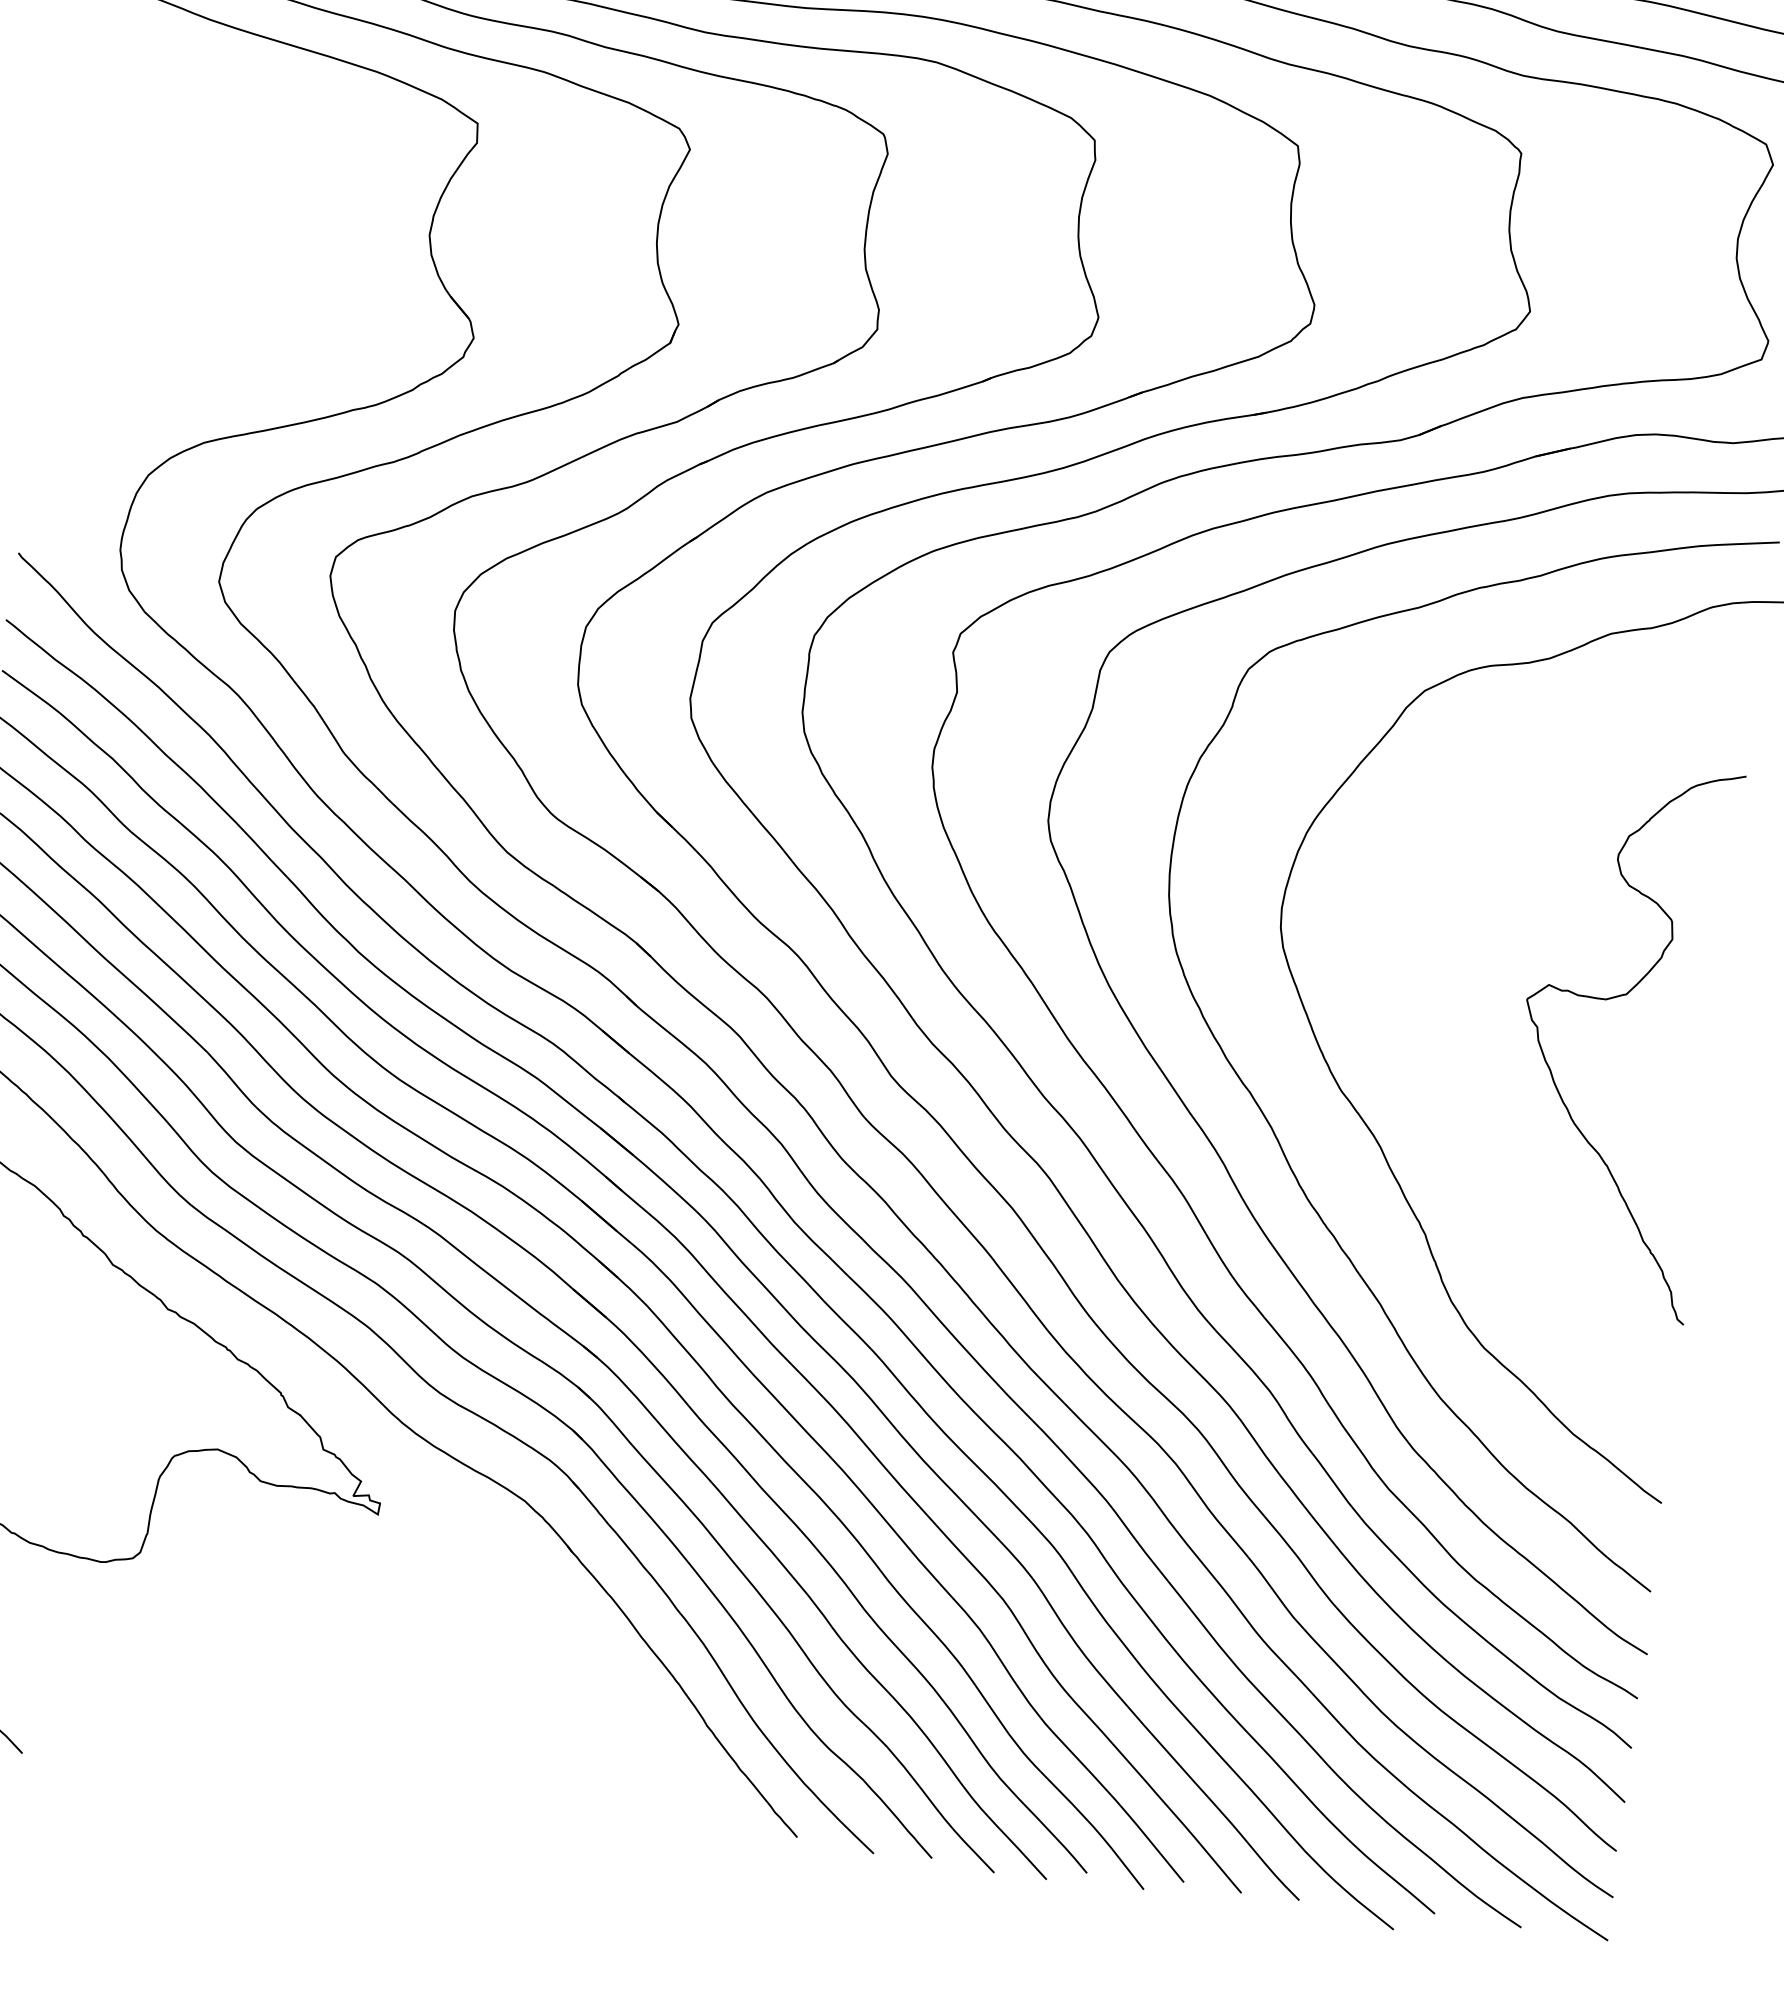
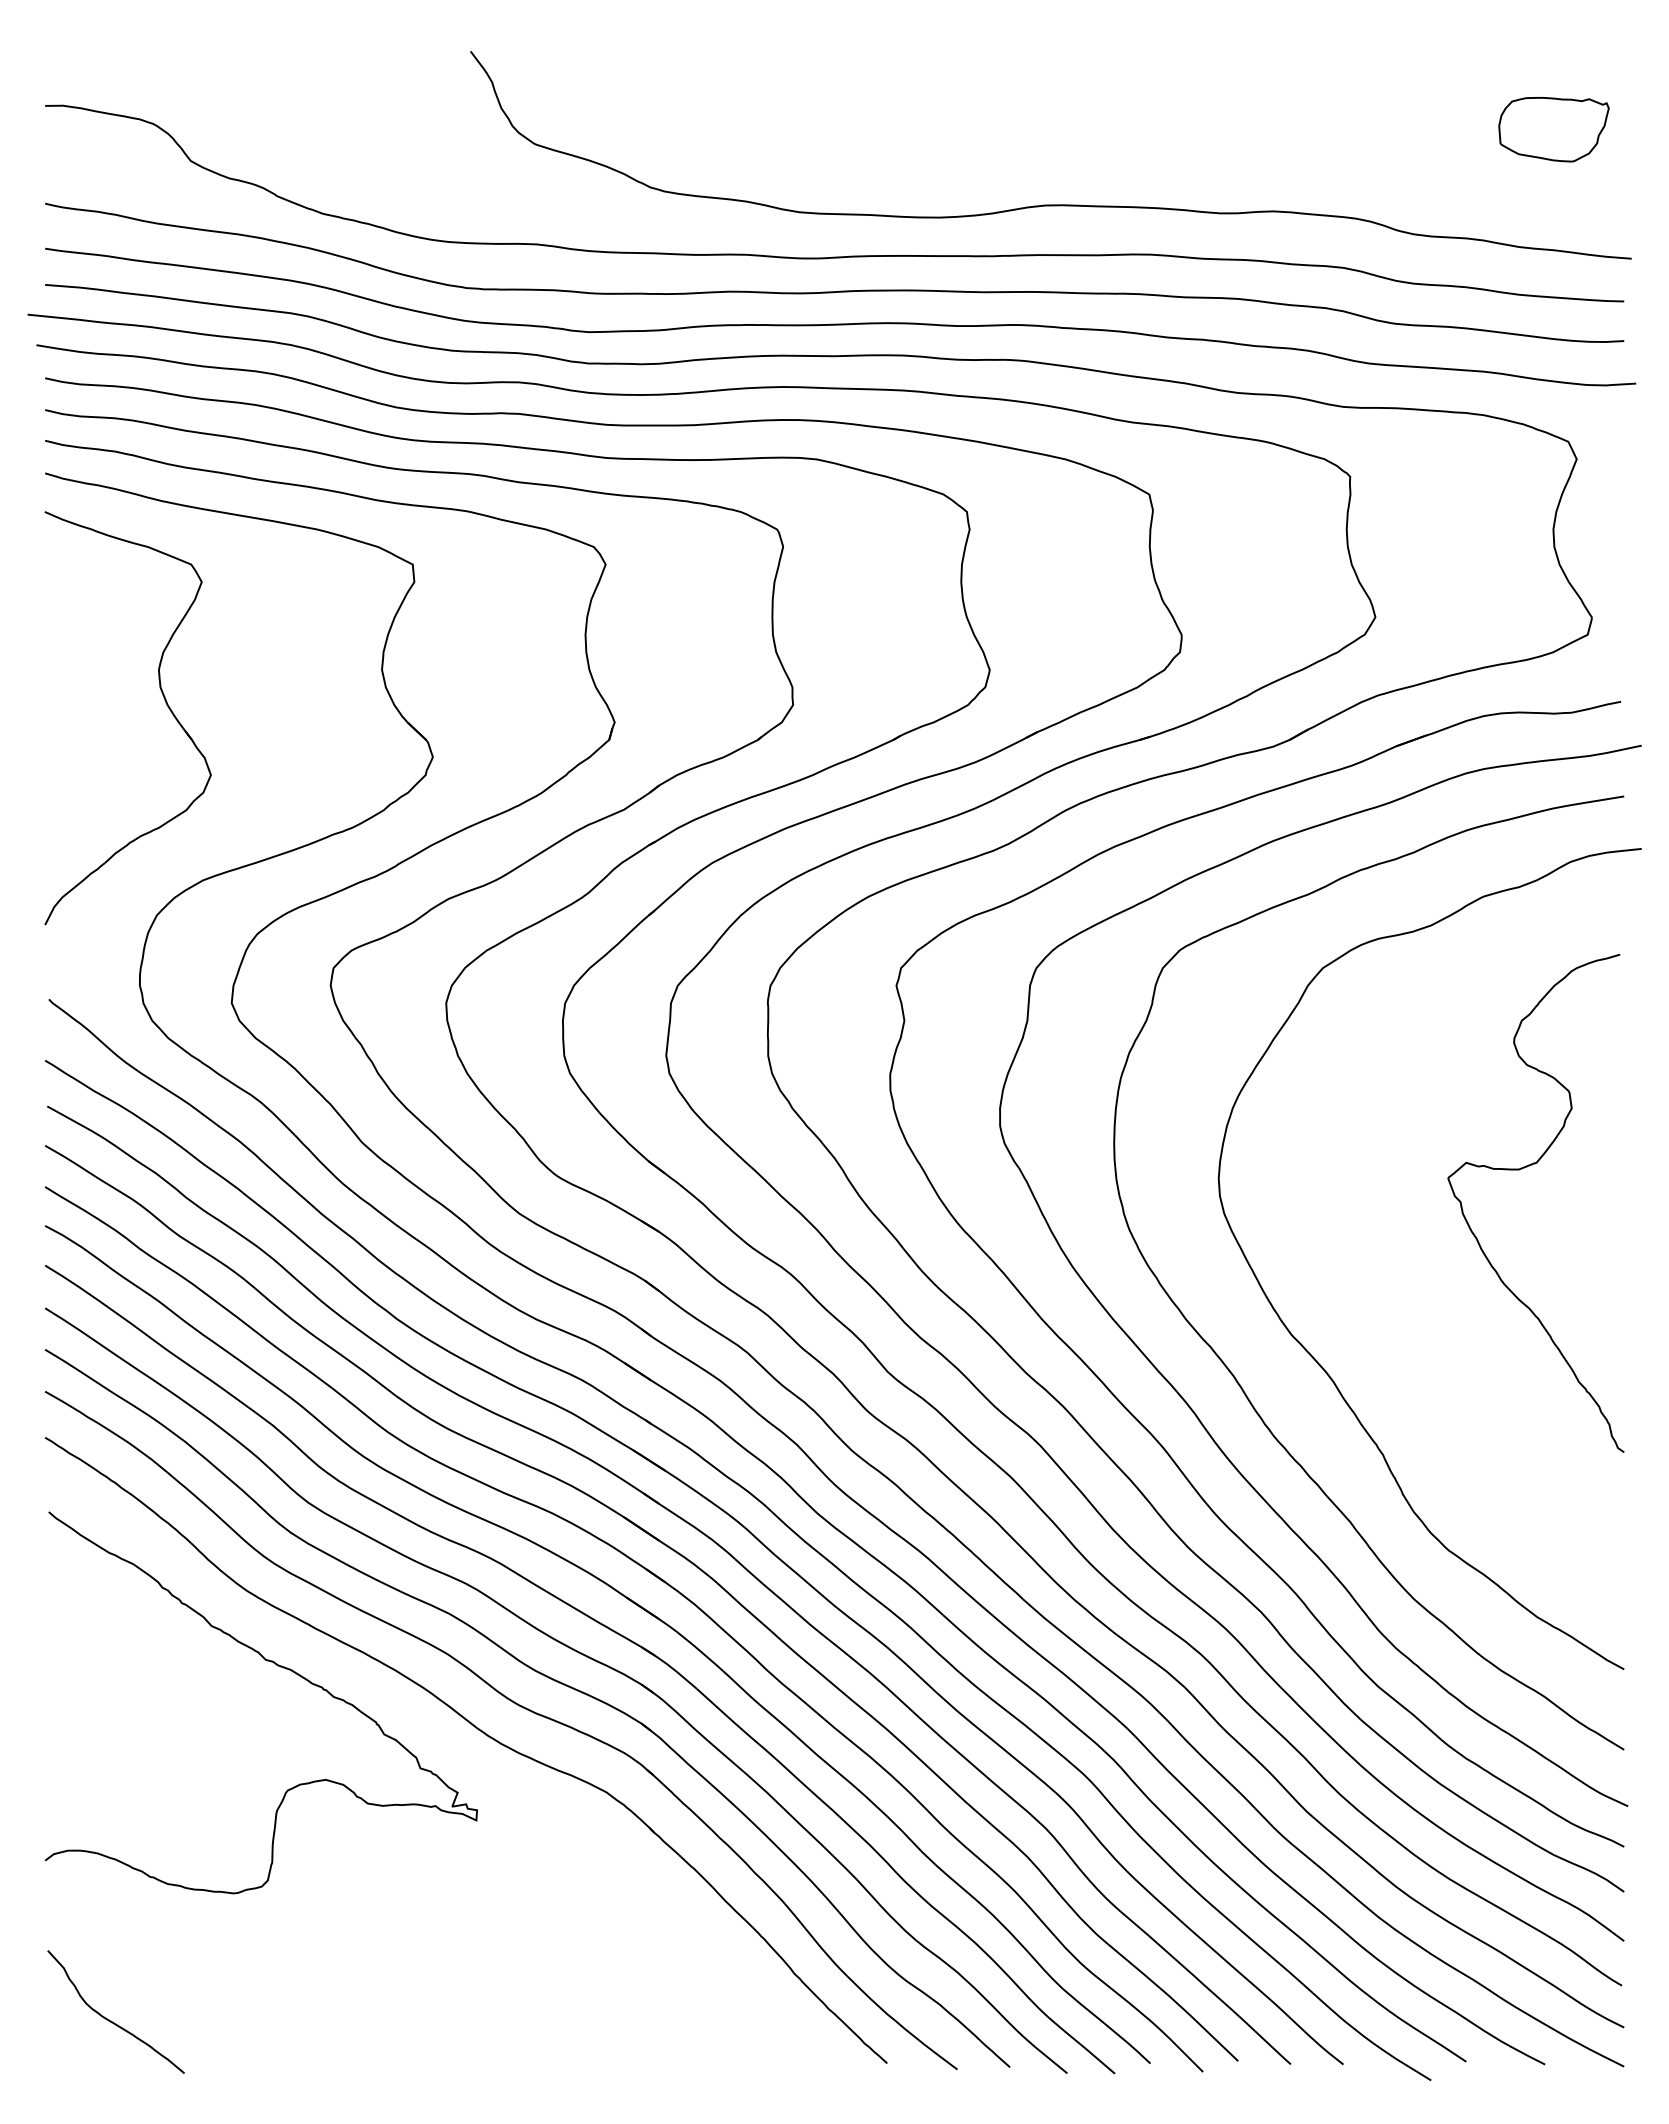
part: (187, 245) -> (166, 705), added
curve: (1609, 999) -> (1522, 1169), moved

